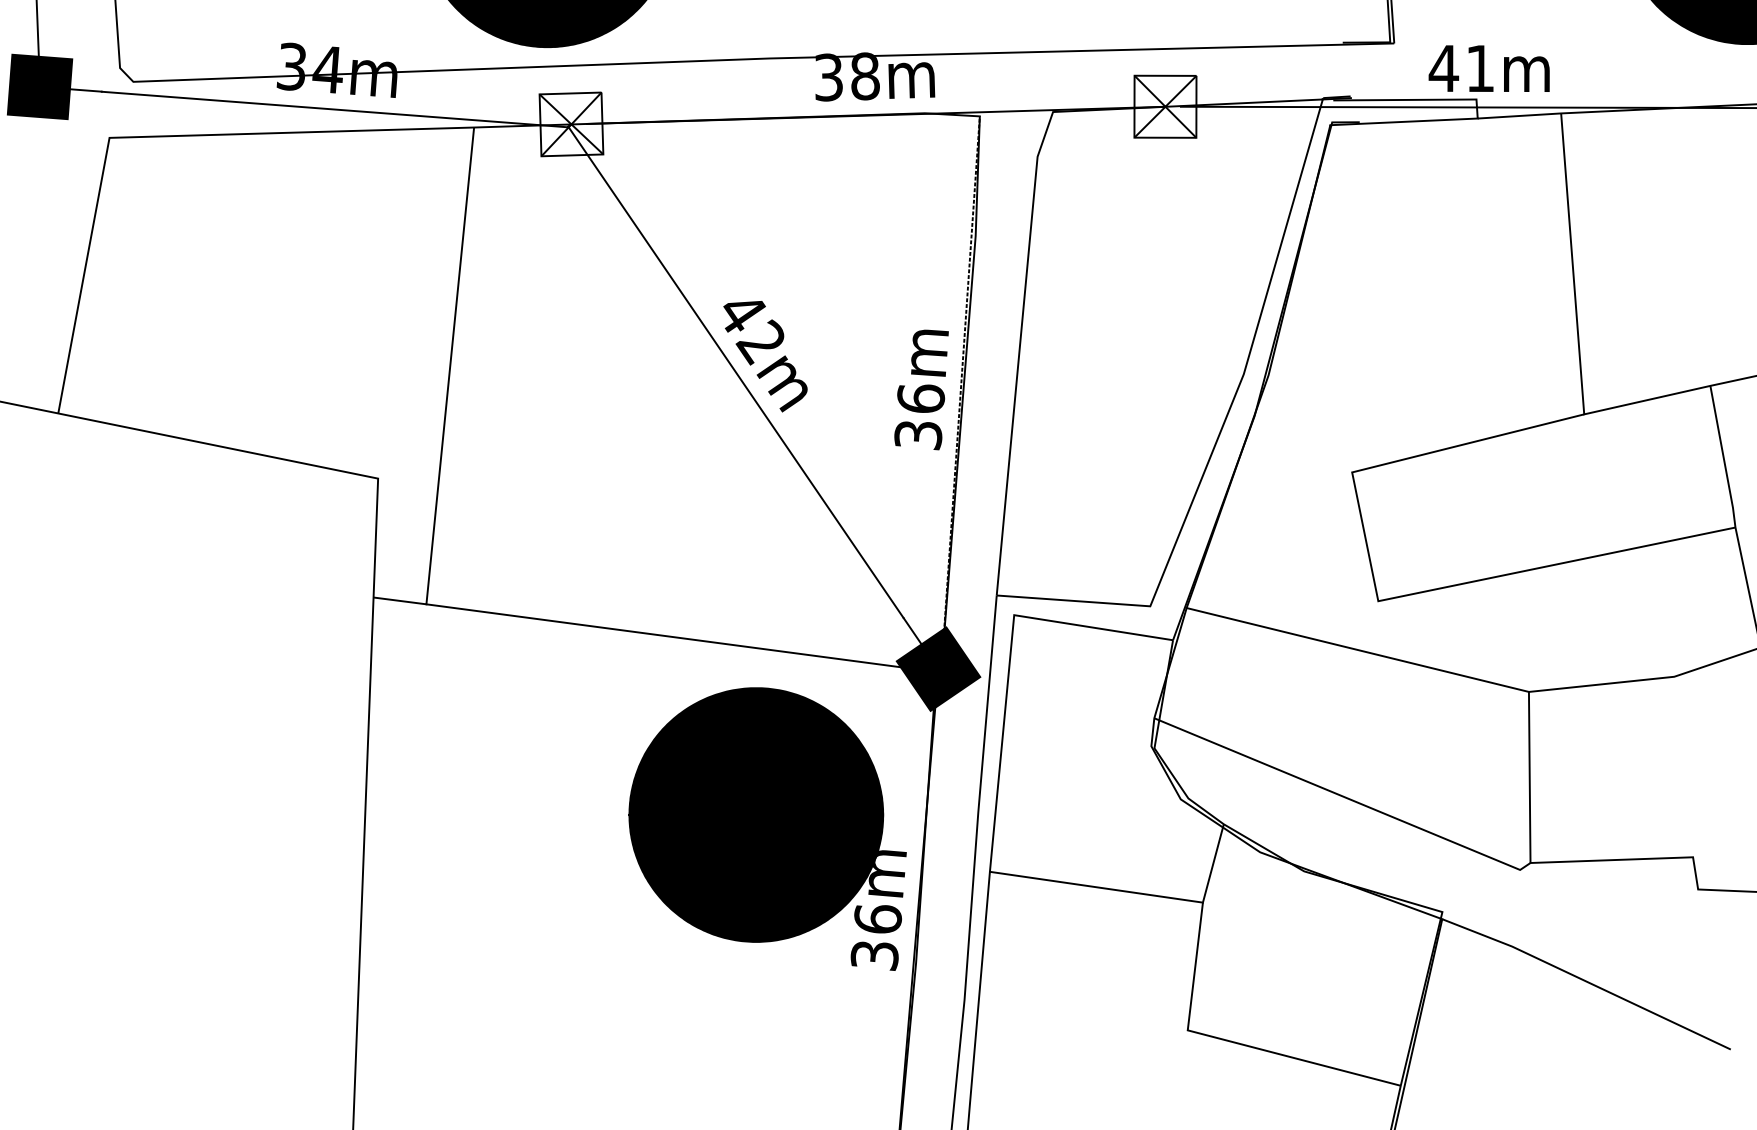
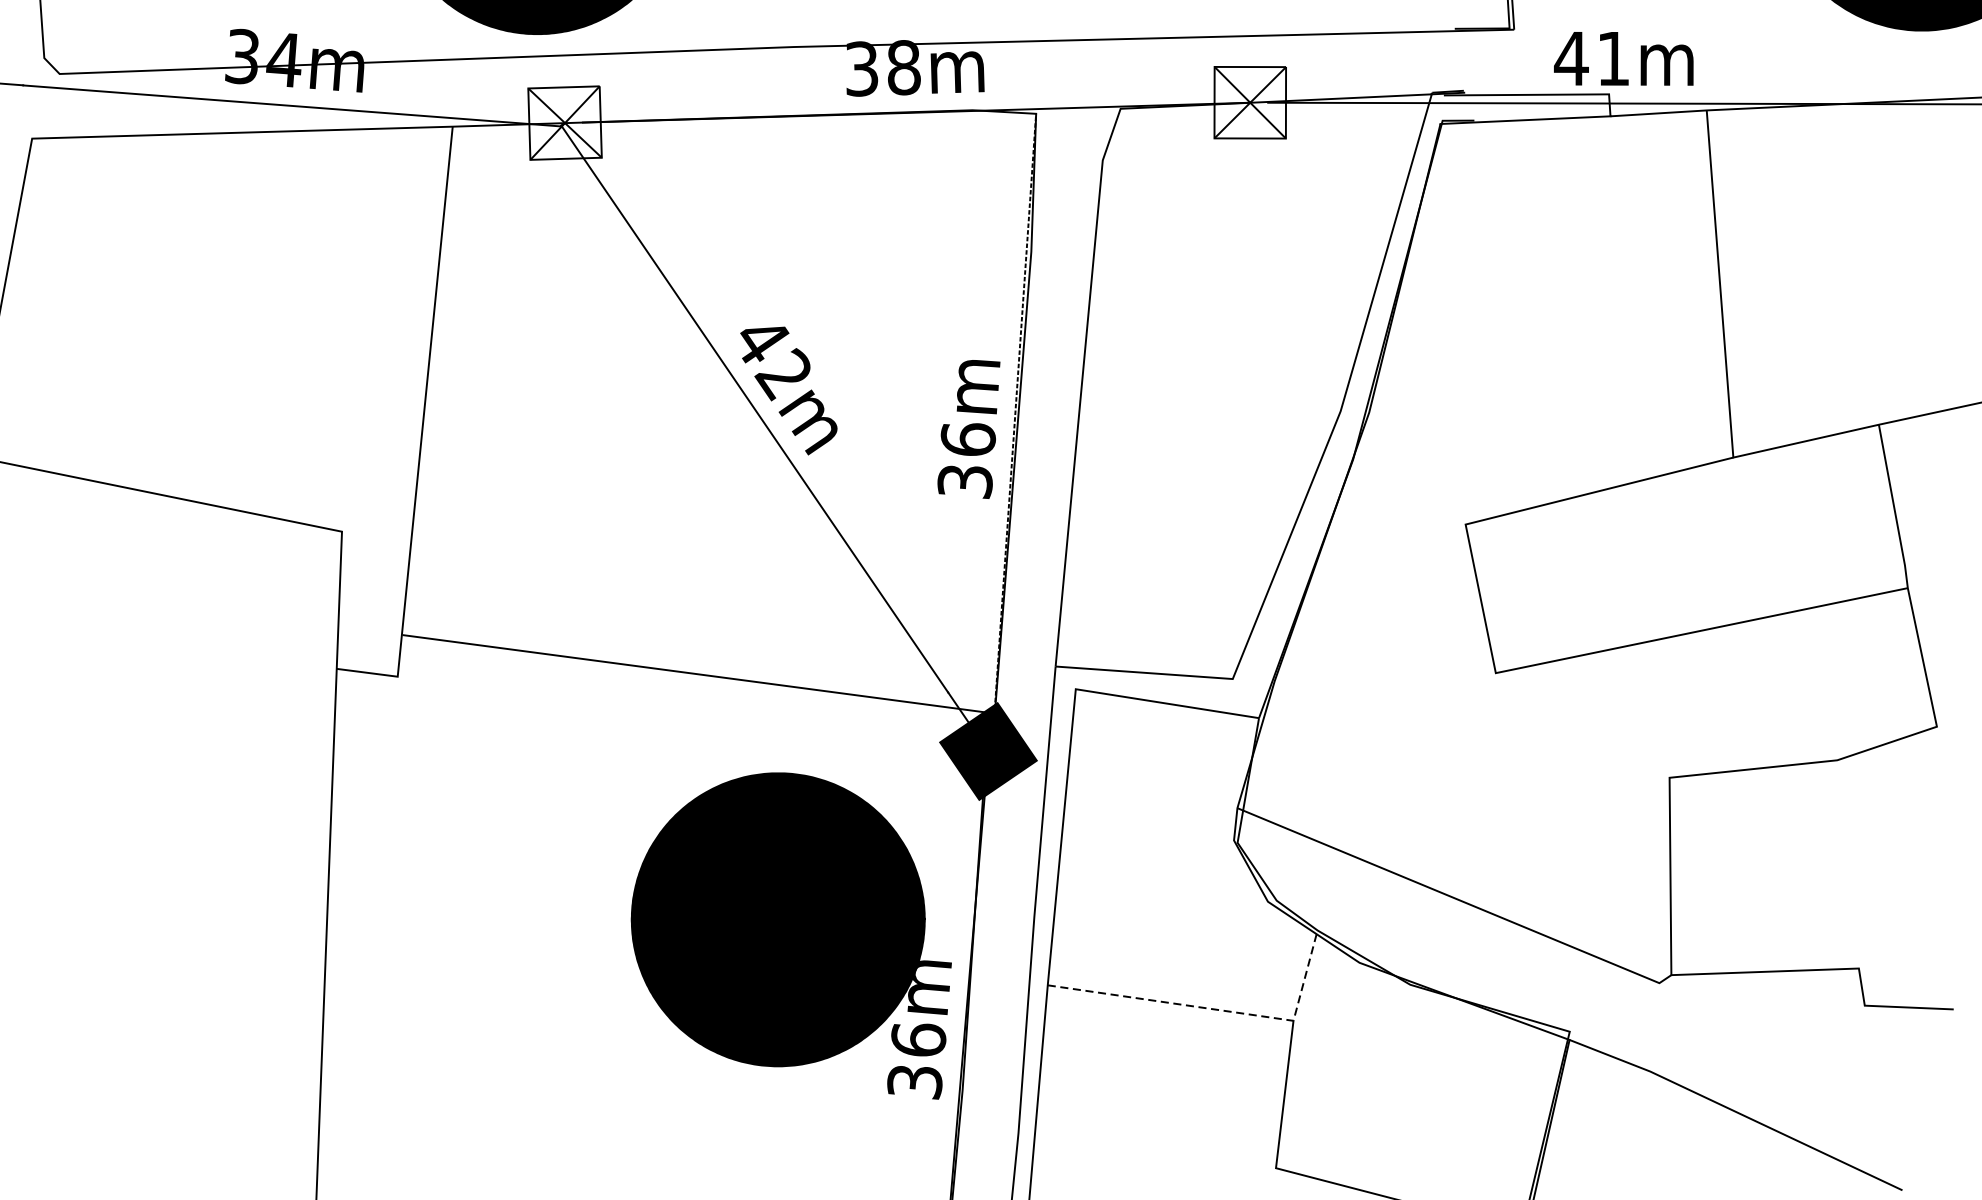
line: (681, 637) -> (697, 673), moved
line: (1357, 649) -> (1471, 728), removed
line: (1137, 893) -> (1218, 1010), solid -> dashed

